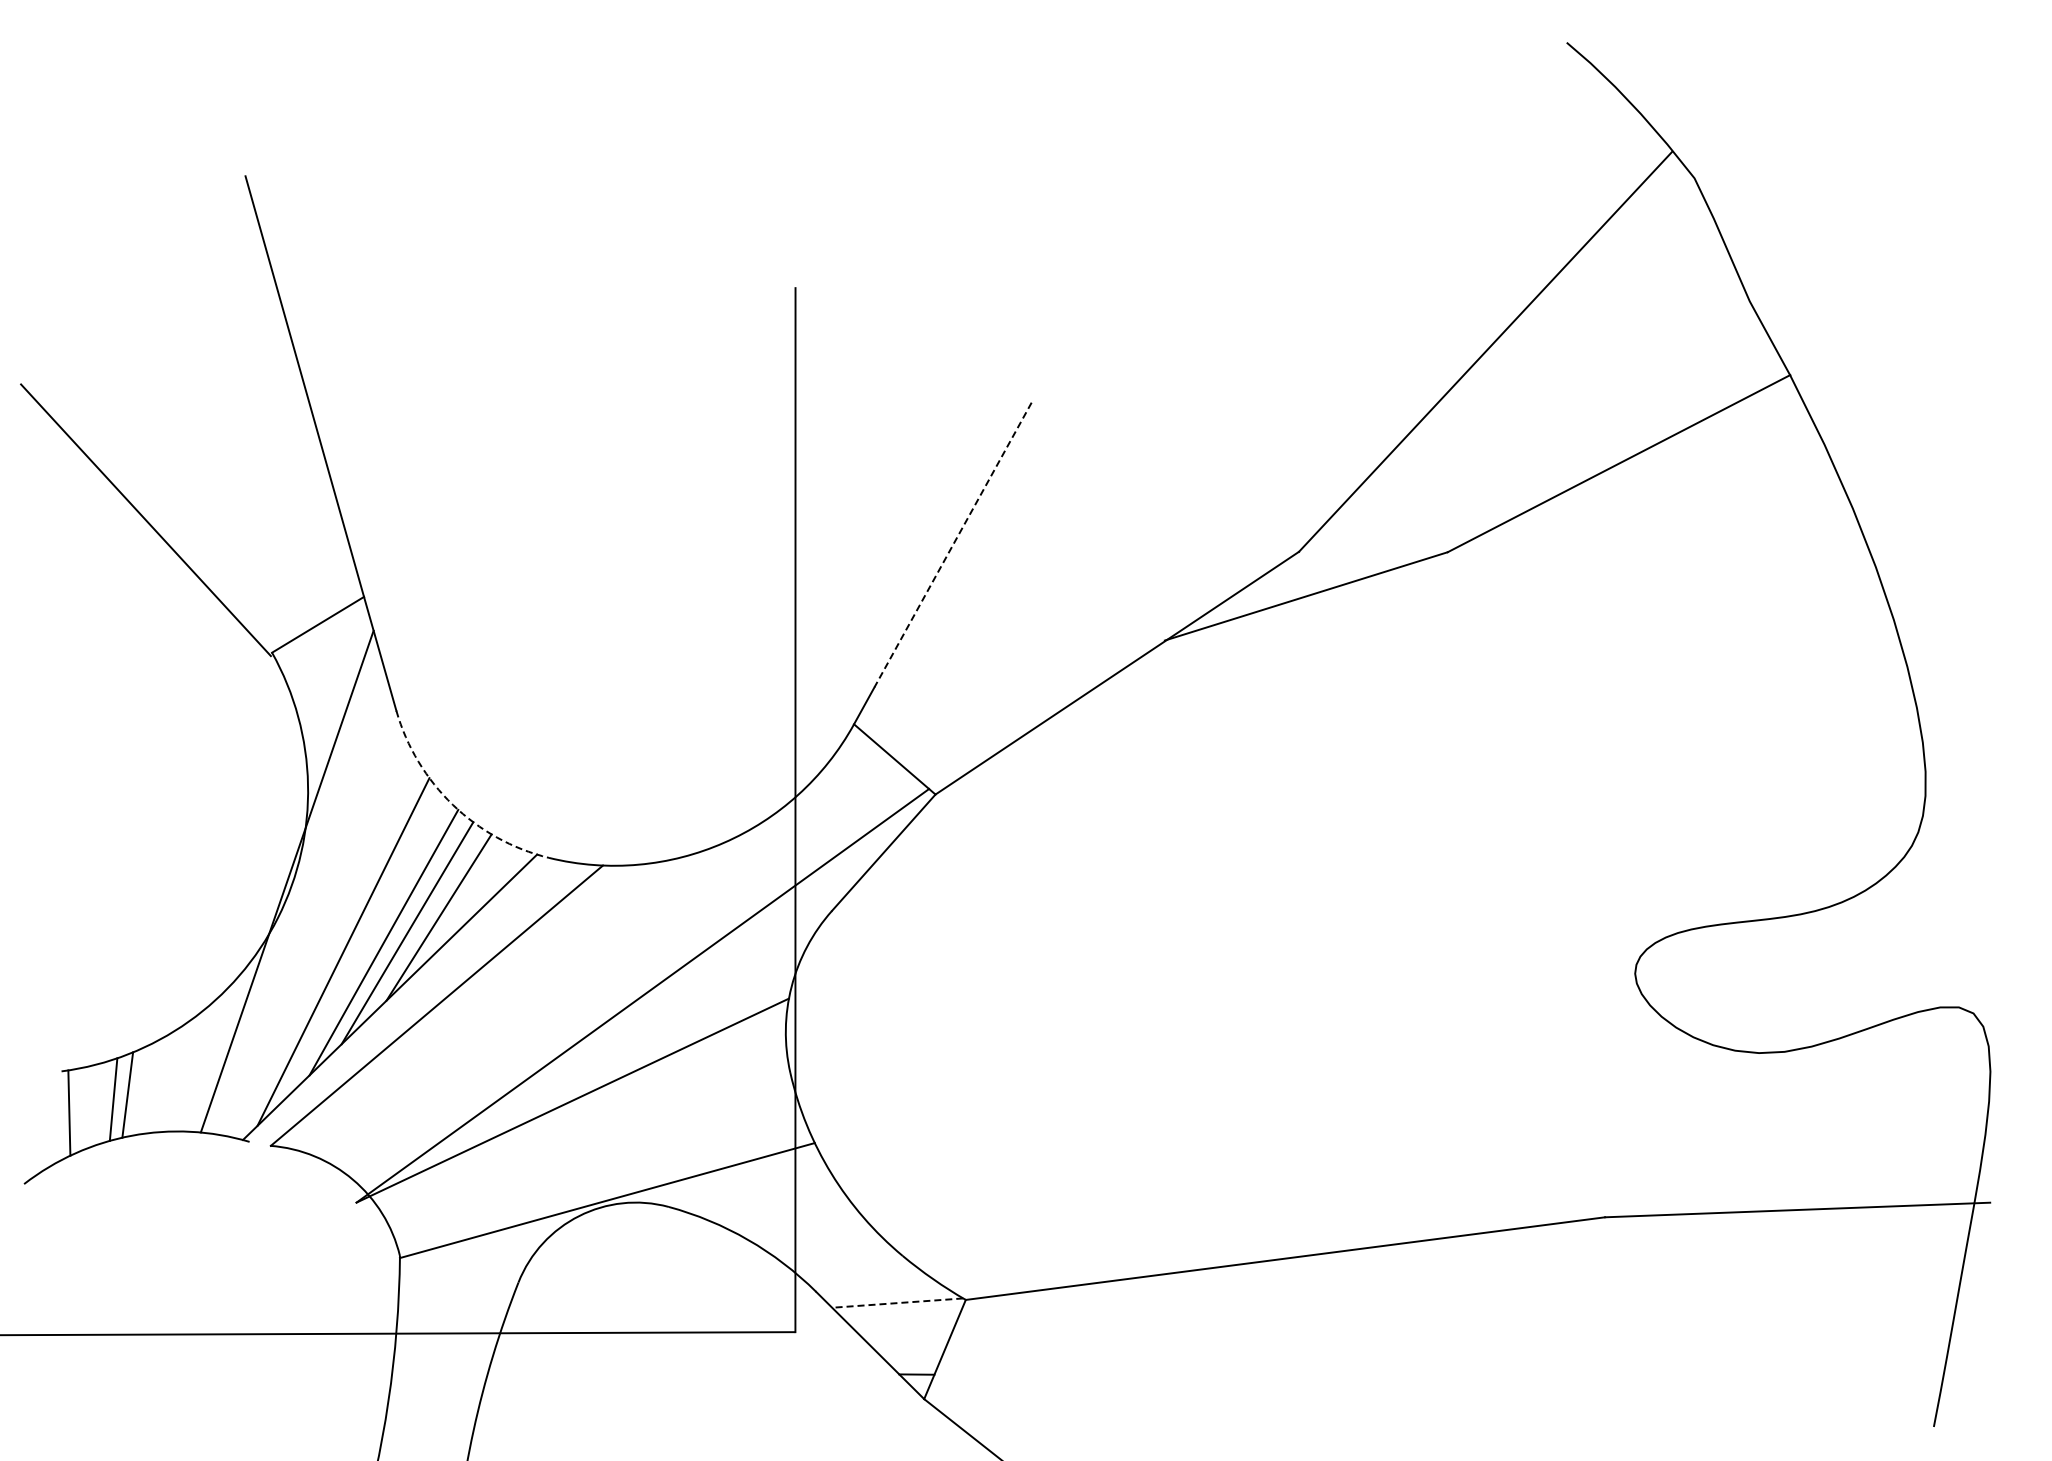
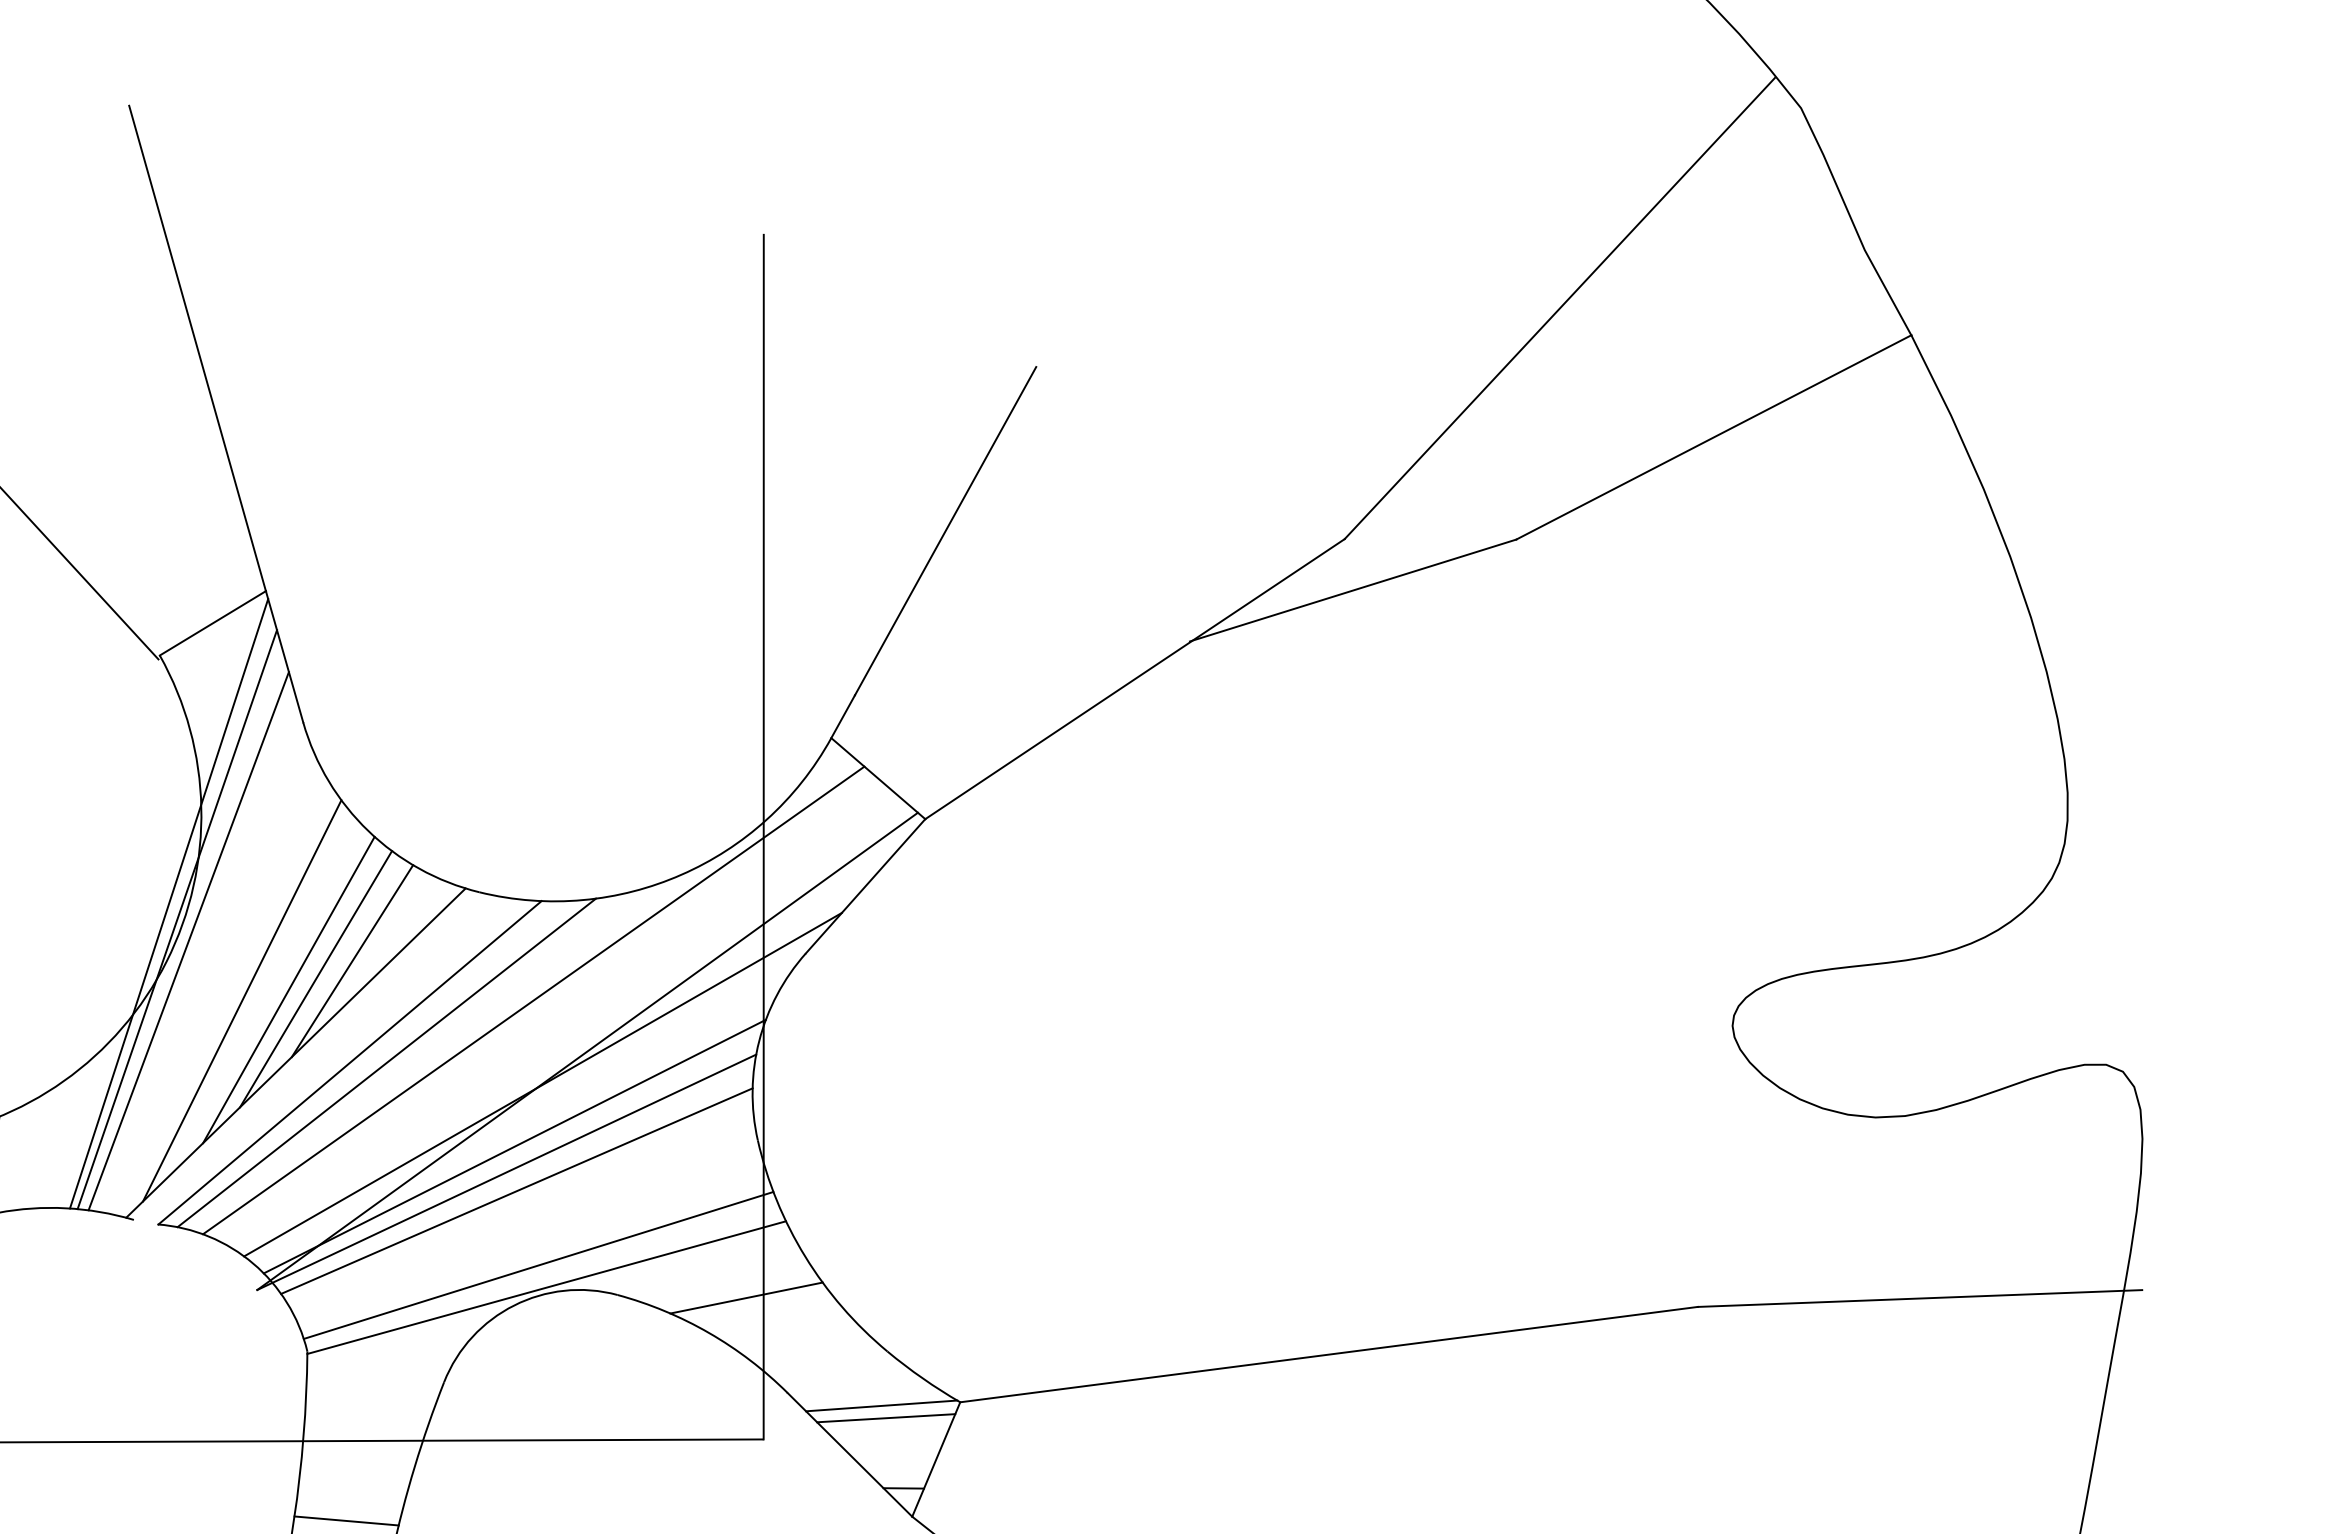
line: (952, 545) -> (944, 531), dashed -> solid
arc: (452, 804) -> (368, 830), dashed -> solid
line: (279, 867) -> (168, 903), added
line: (296, 900) -> (188, 941), added
line: (595, 951) -> (532, 1000), added
line: (468, 1005) -> (386, 1062), added
line: (604, 1024) -> (543, 1084), added
line: (579, 1078) -> (514, 1146), added
line: (581, 1116) -> (516, 1190), added
line: (599, 1181) -> (537, 1265), added
line: (780, 1209) -> (746, 1297), added
line: (897, 1303) -> (881, 1406), dashed -> solid
line: (901, 1313) -> (886, 1417), added
line: (433, 1402) -> (346, 1520), added

